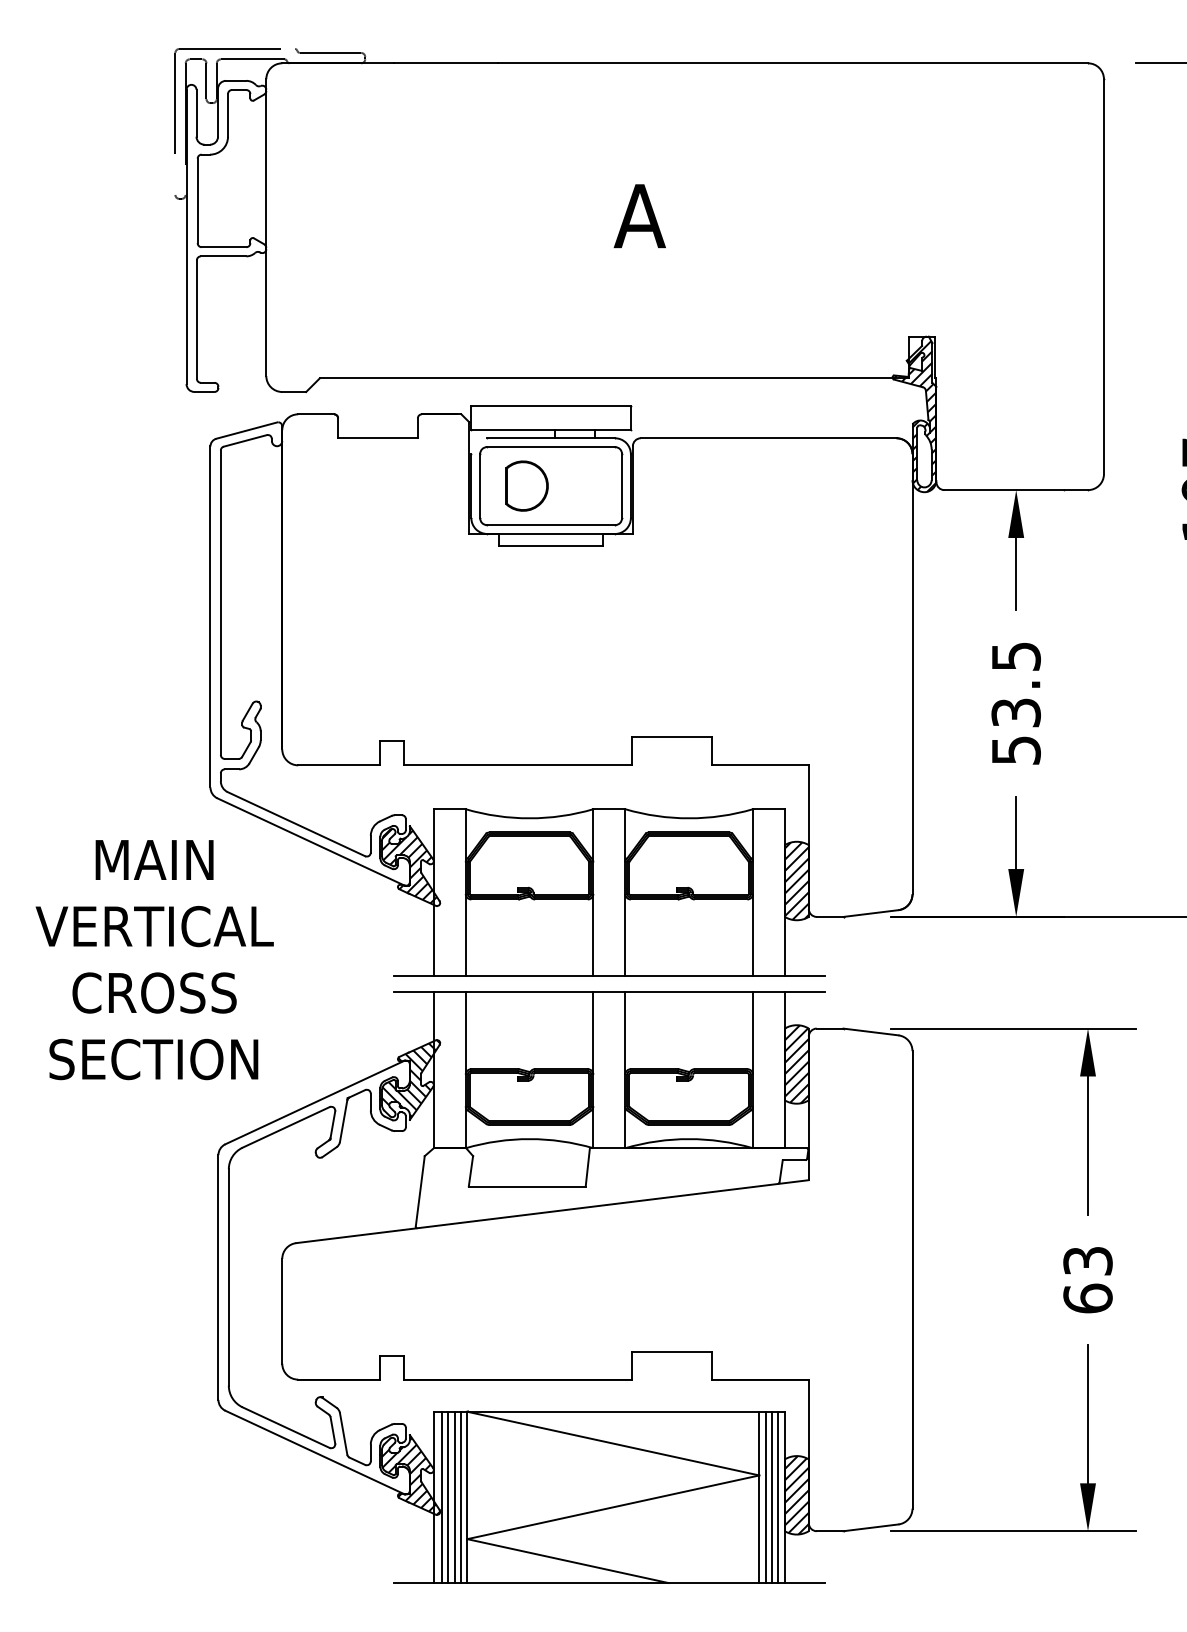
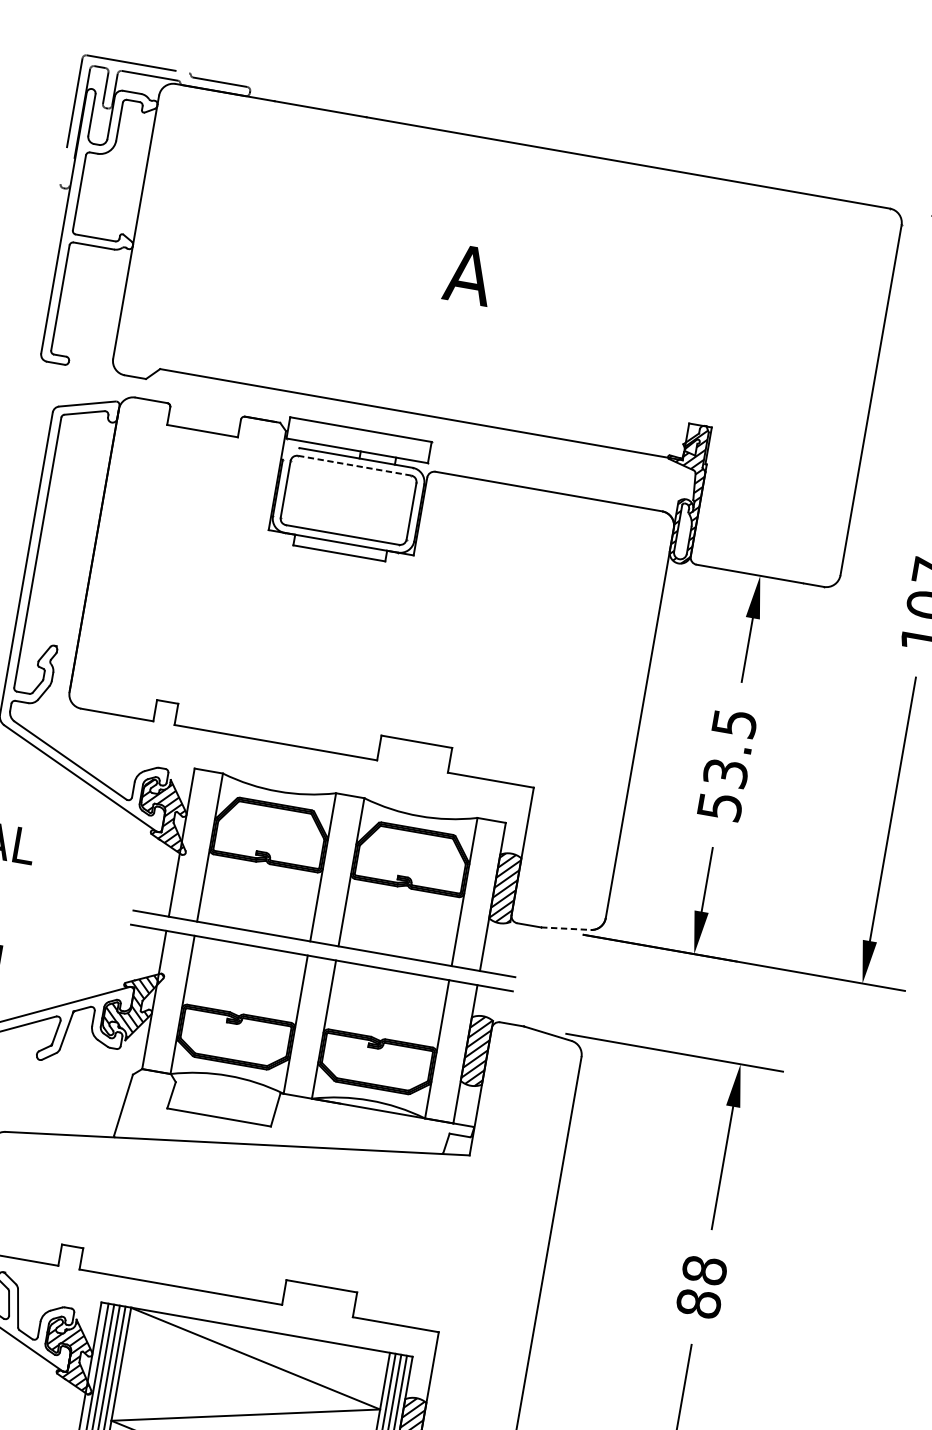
line: (551, 447) -> (354, 466), solid -> dashed
part: (526, 485) -> (326, 495), removed
line: (871, 913) -> (566, 928), solid -> dashed
text: (1087, 1279) -> (701, 1286), 63 -> 88

